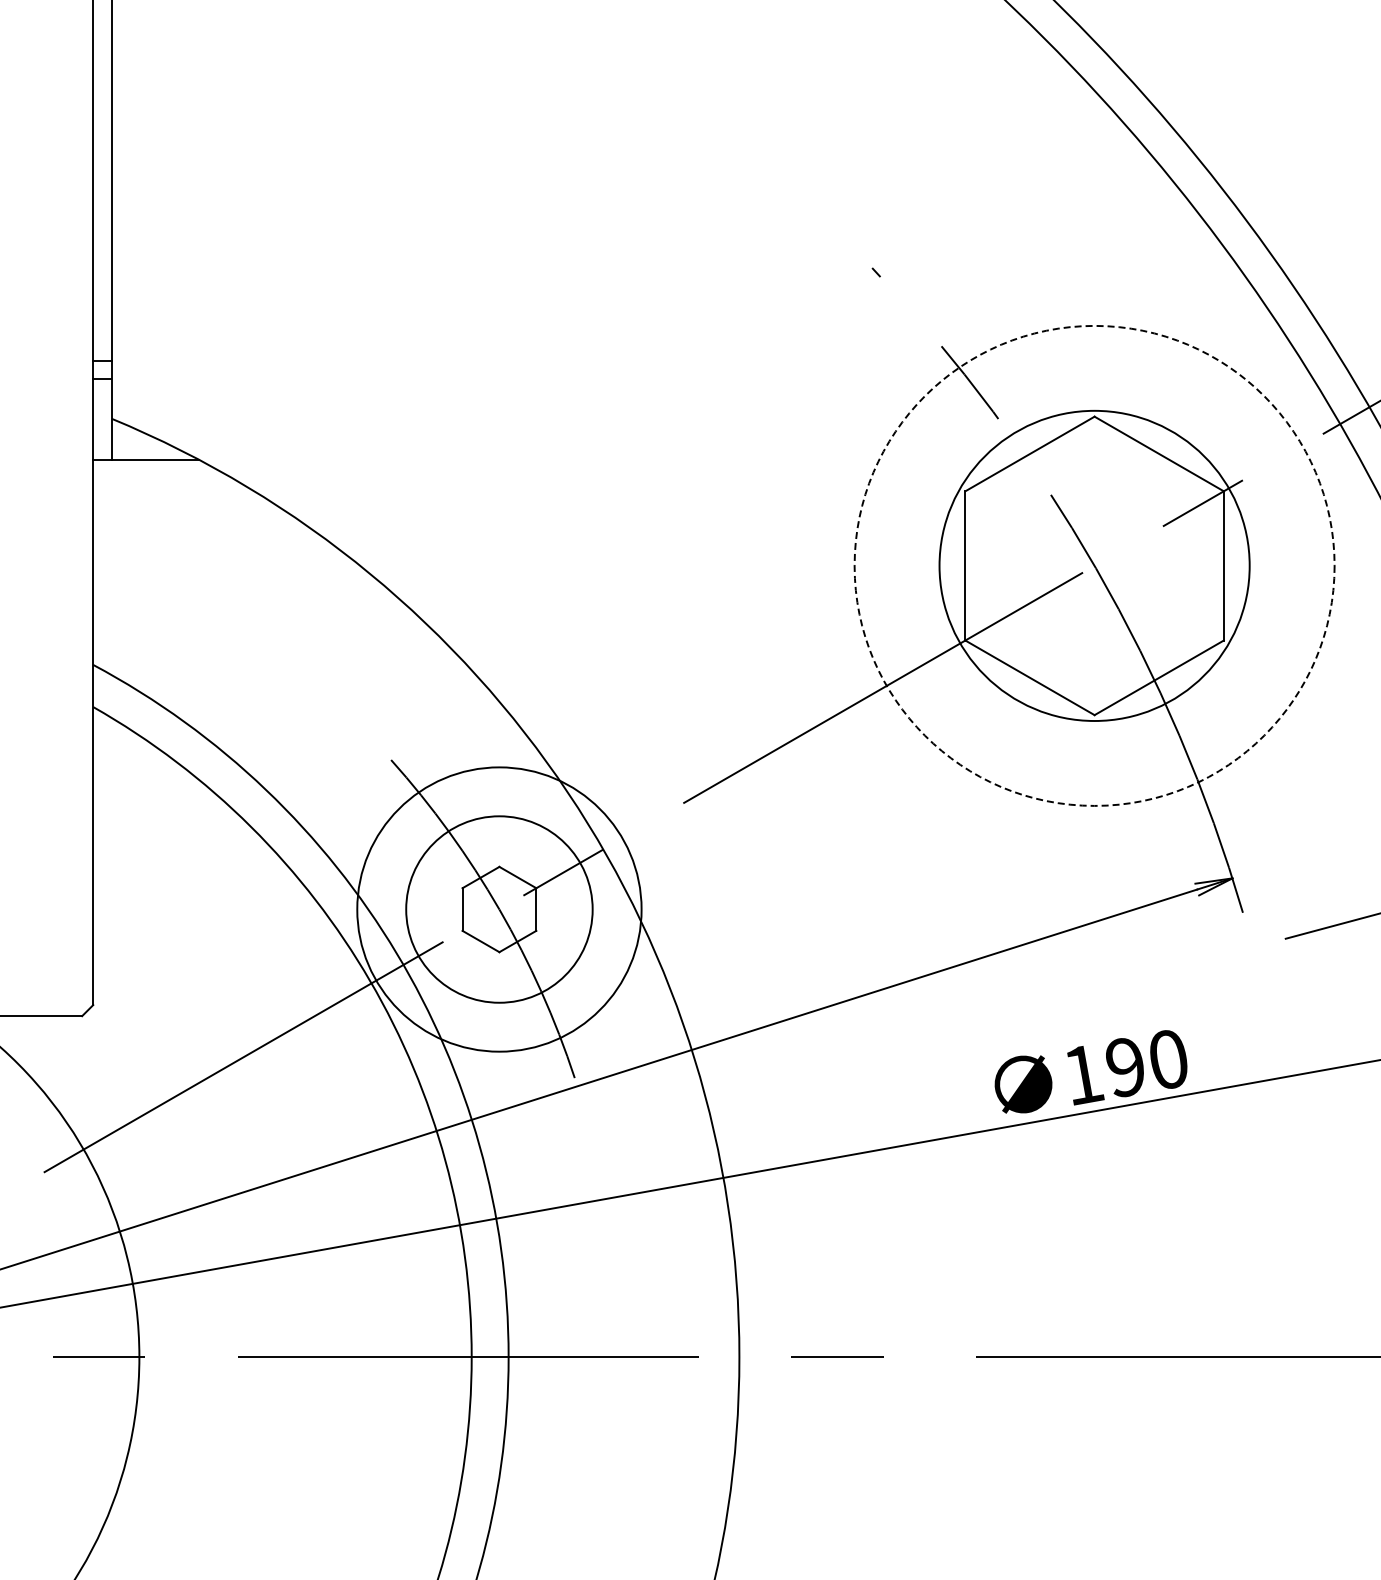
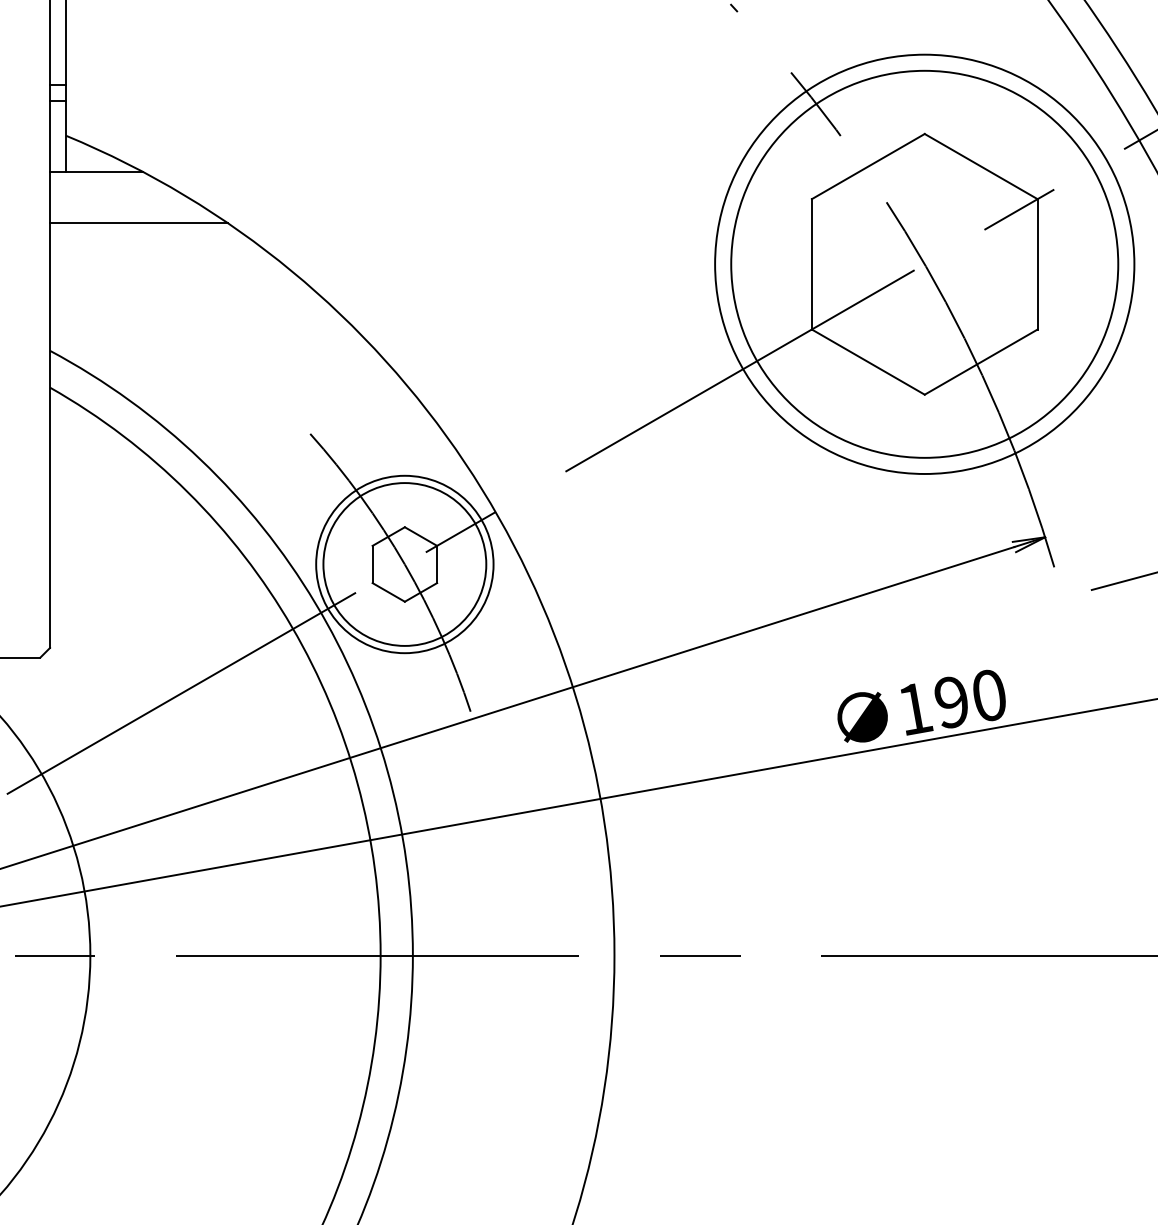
line: (194, 518) -> (138, 222), added
circle: (1094, 565) -> (924, 263), dashed -> solid
circle: (1094, 565) -> (924, 263), size x1.43
circle: (498, 909) -> (404, 564), size x0.71

